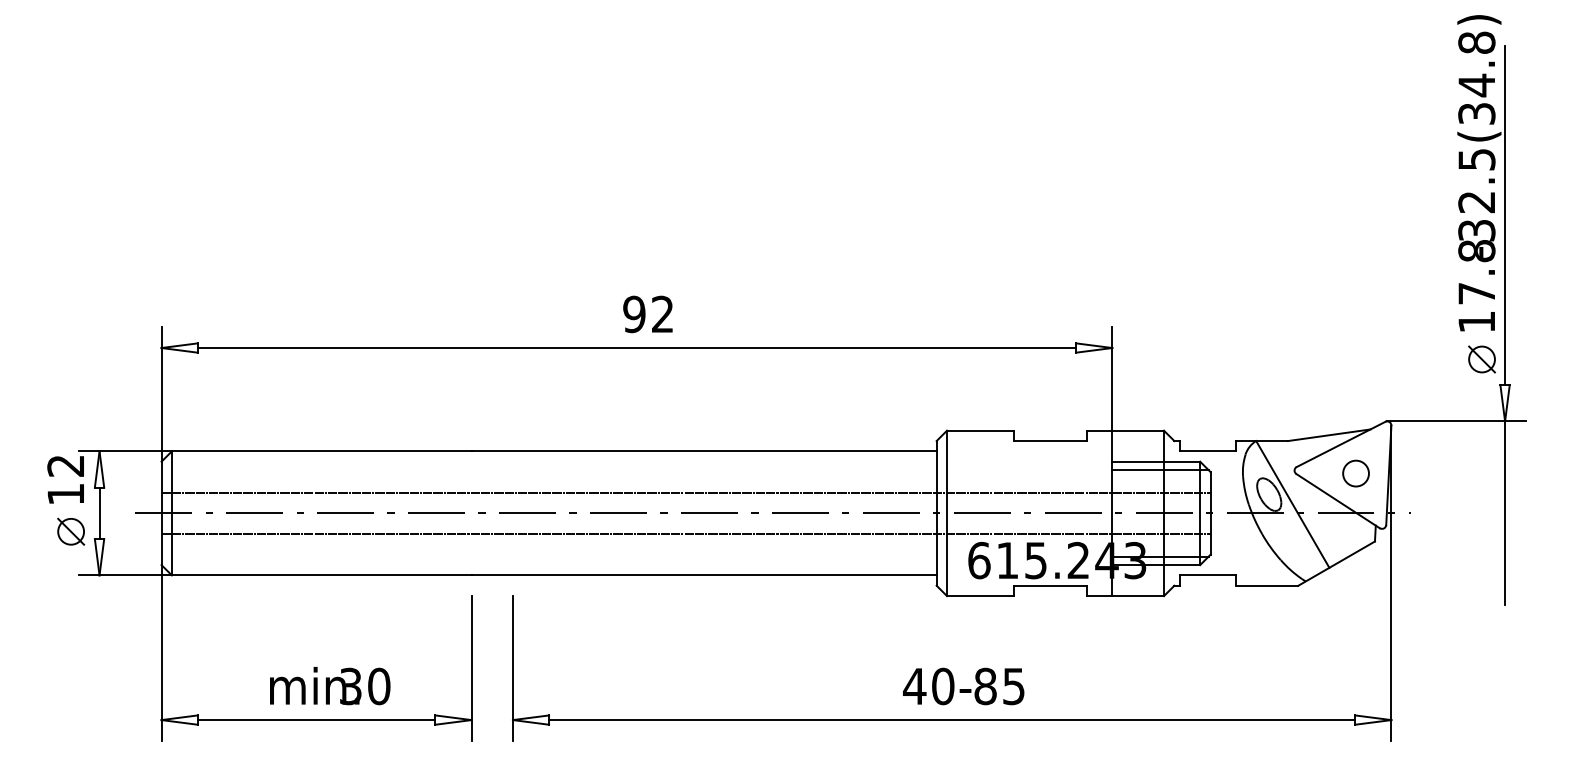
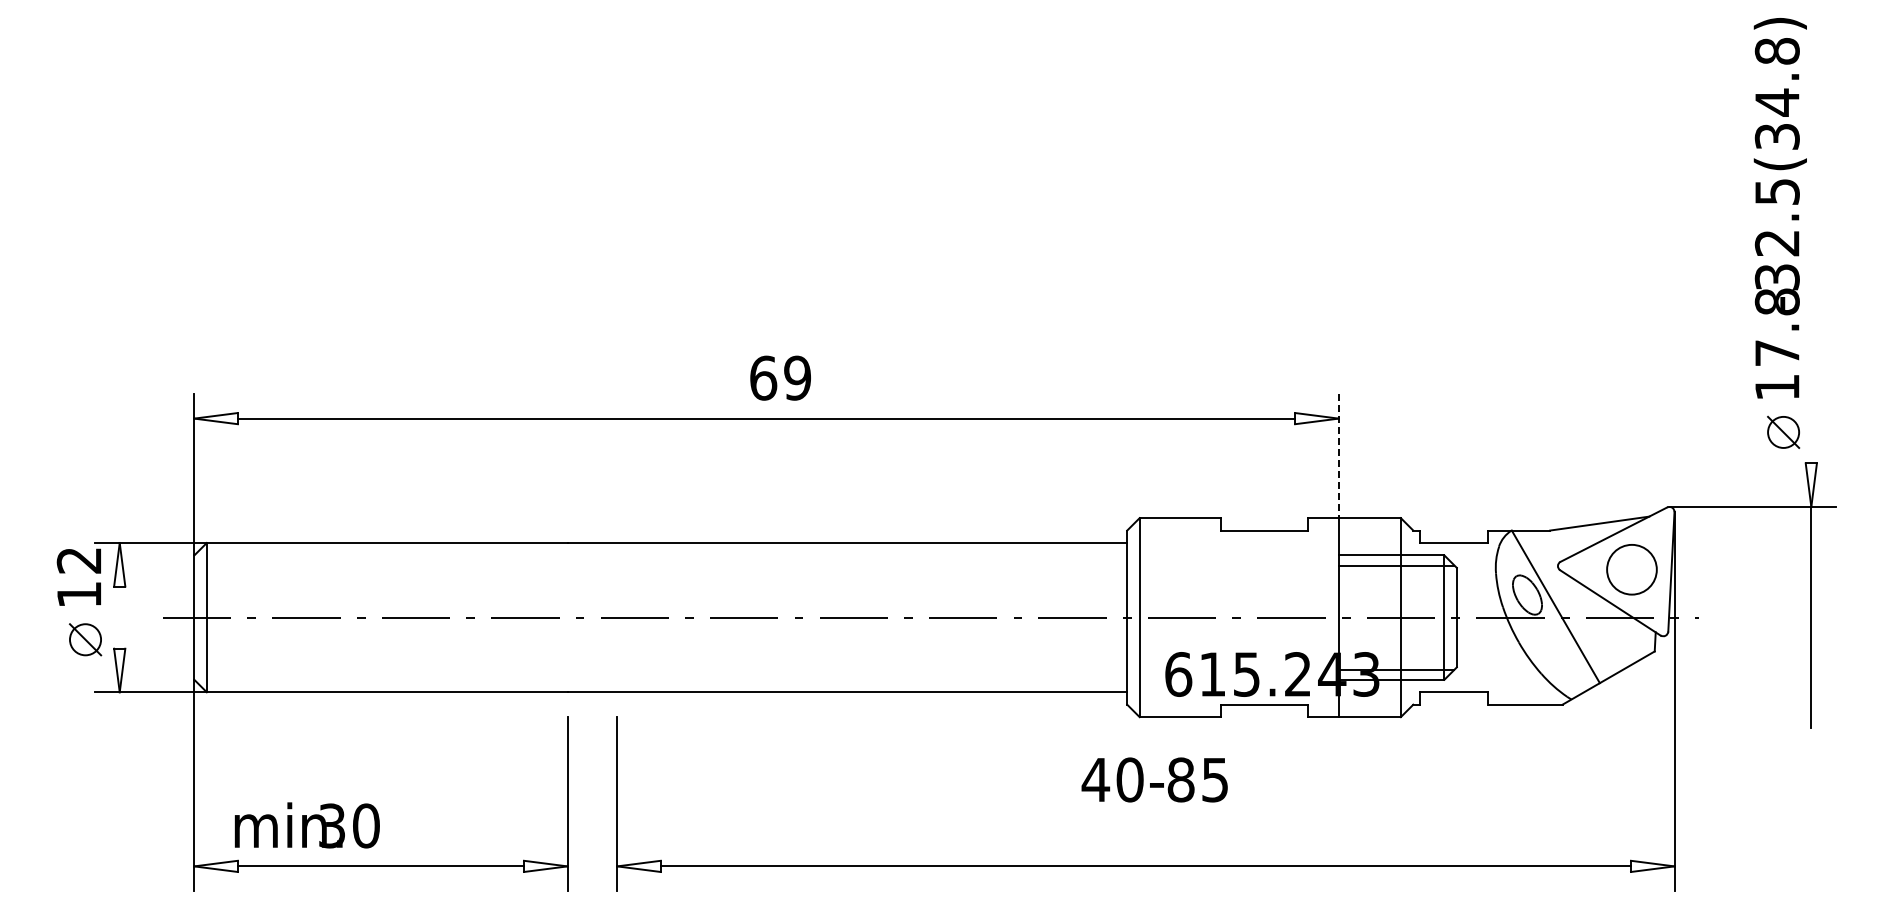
line: (1505, 215) -> (1811, 259), removed
text: (648, 313) -> (780, 377), 92 -> 69
line: (1112, 379) -> (1338, 456), solid -> dashed
circle: (1355, 473) -> (1631, 569), size x1.6
line: (685, 492) -> (825, 592), removed
line: (99, 513) -> (119, 617), removed
line: (685, 534) -> (825, 642), removed
text: (329, 686) -> (306, 825), moved
text: (963, 686) -> (1154, 779), moved

